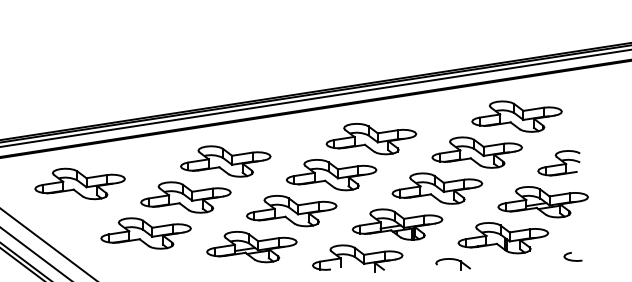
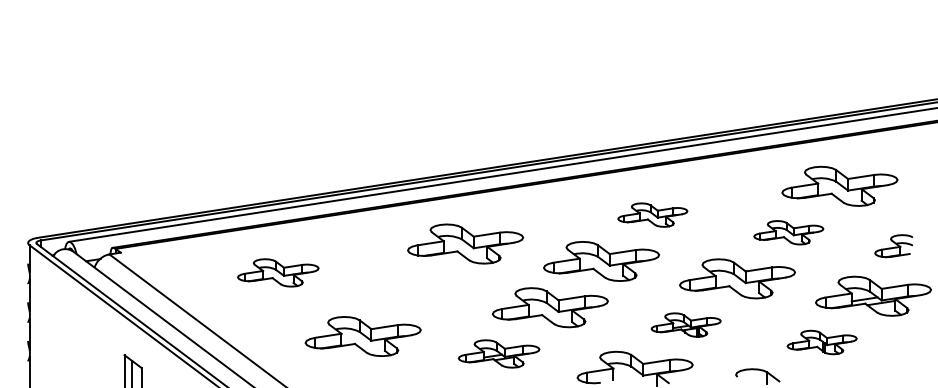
part: (371, 138) -> (652, 214), size x0.6
part: (477, 152) -> (788, 232), size x0.6
part: (558, 162) -> (893, 245), size x0.7
part: (79, 183) -> (277, 272), size x0.7
part: (186, 196) -> (414, 289), removed
part: (396, 224) -> (685, 324), size x0.6
part: (502, 238) -> (821, 342), size x0.6
part: (251, 246) -> (498, 353), size x0.7
curve: (572, 259) -> (911, 370), removed

